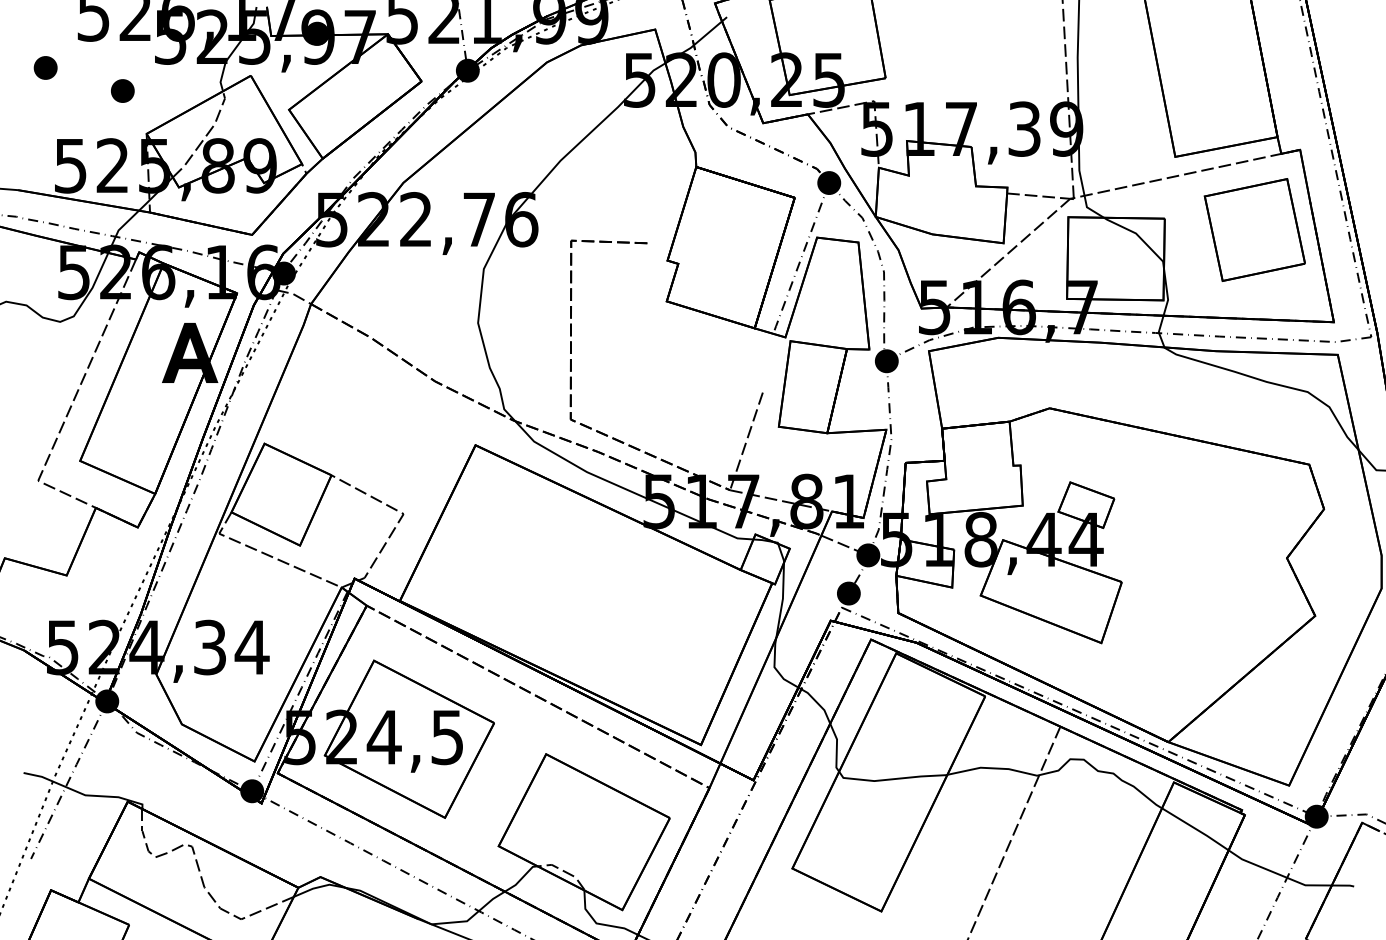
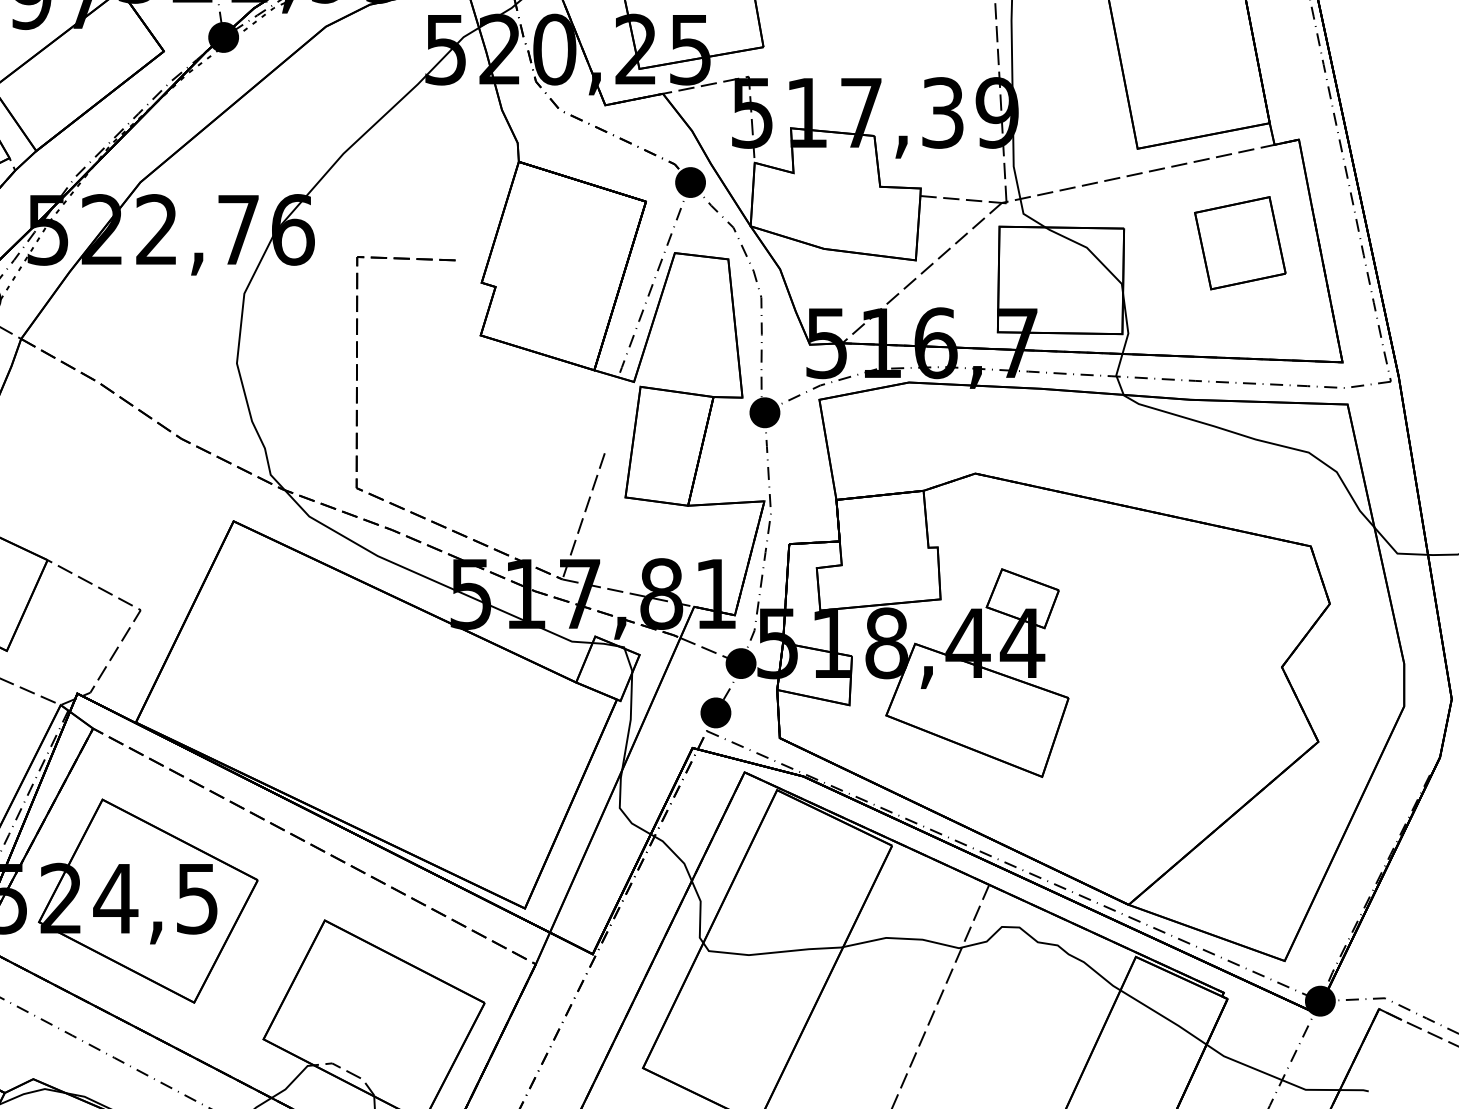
part: (1254, 229) -> (1239, 242), size x0.7

